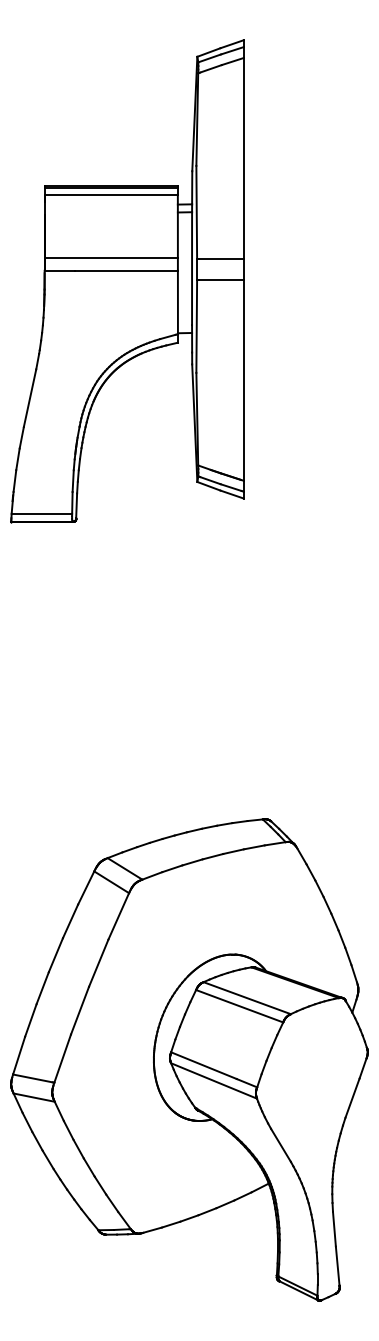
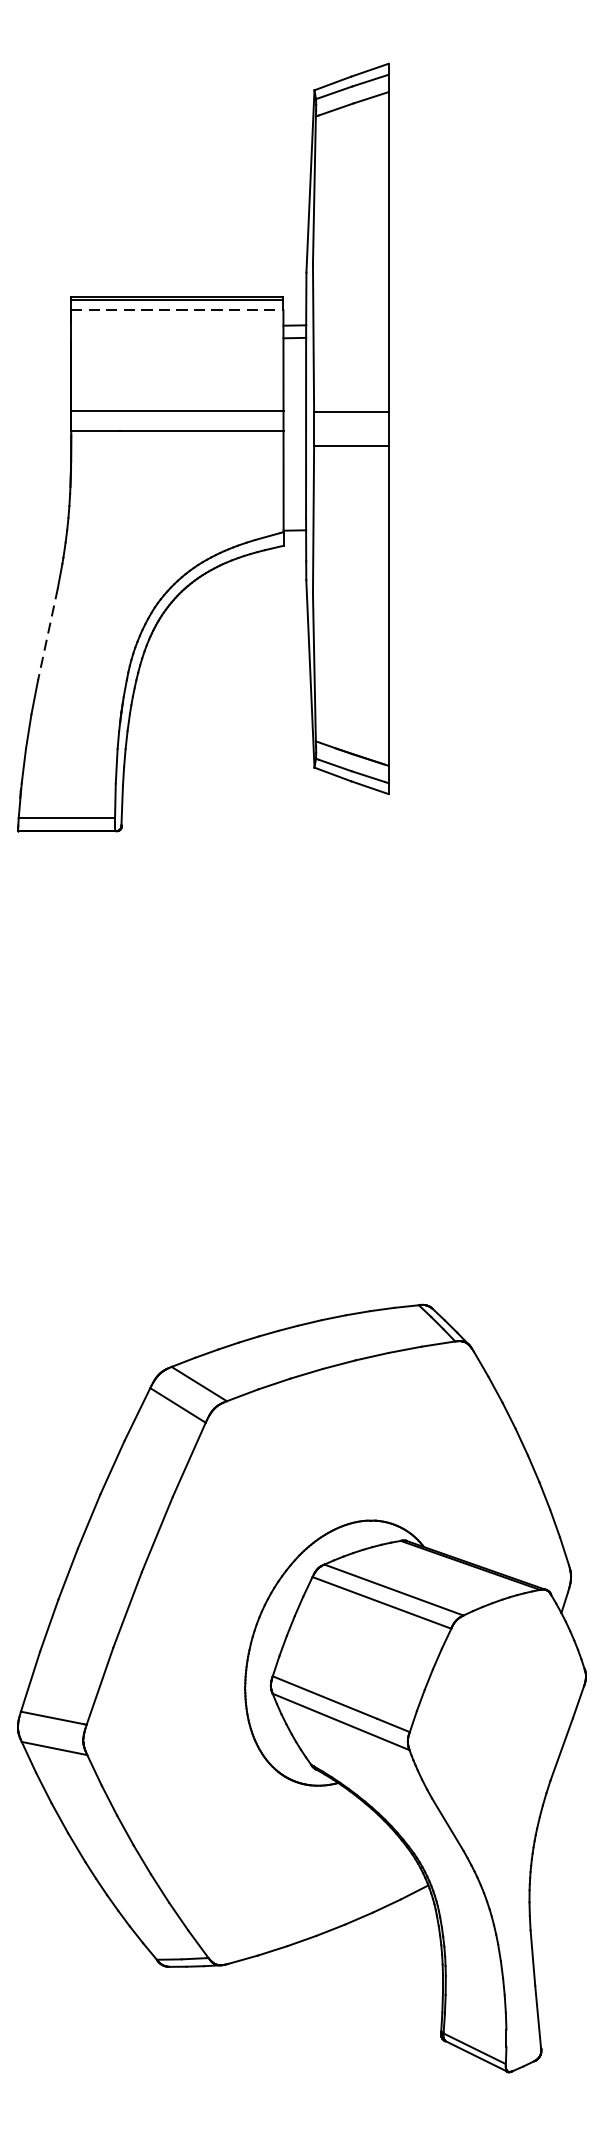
line: (111, 194) -> (177, 309), solid -> dashed
line: (29, 398) -> (47, 634), solid -> dashed

